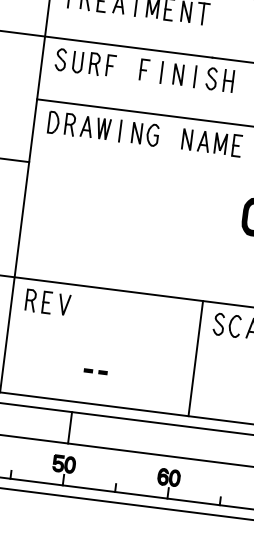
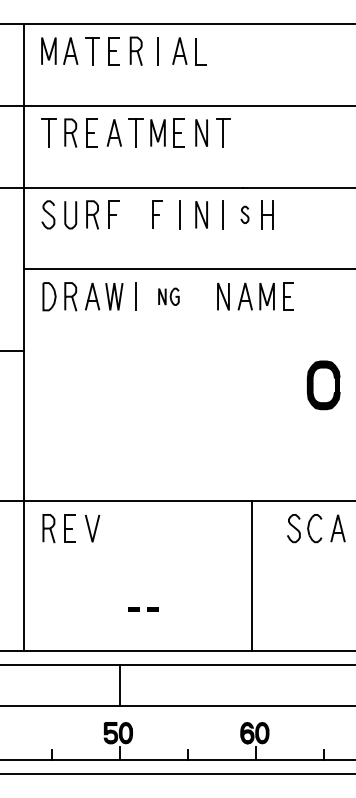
part: (211, 78) -> (244, 214), size x0.6
part: (145, 134) -> (168, 296), size x0.6
line: (195, 358) -> (251, 576), moved

